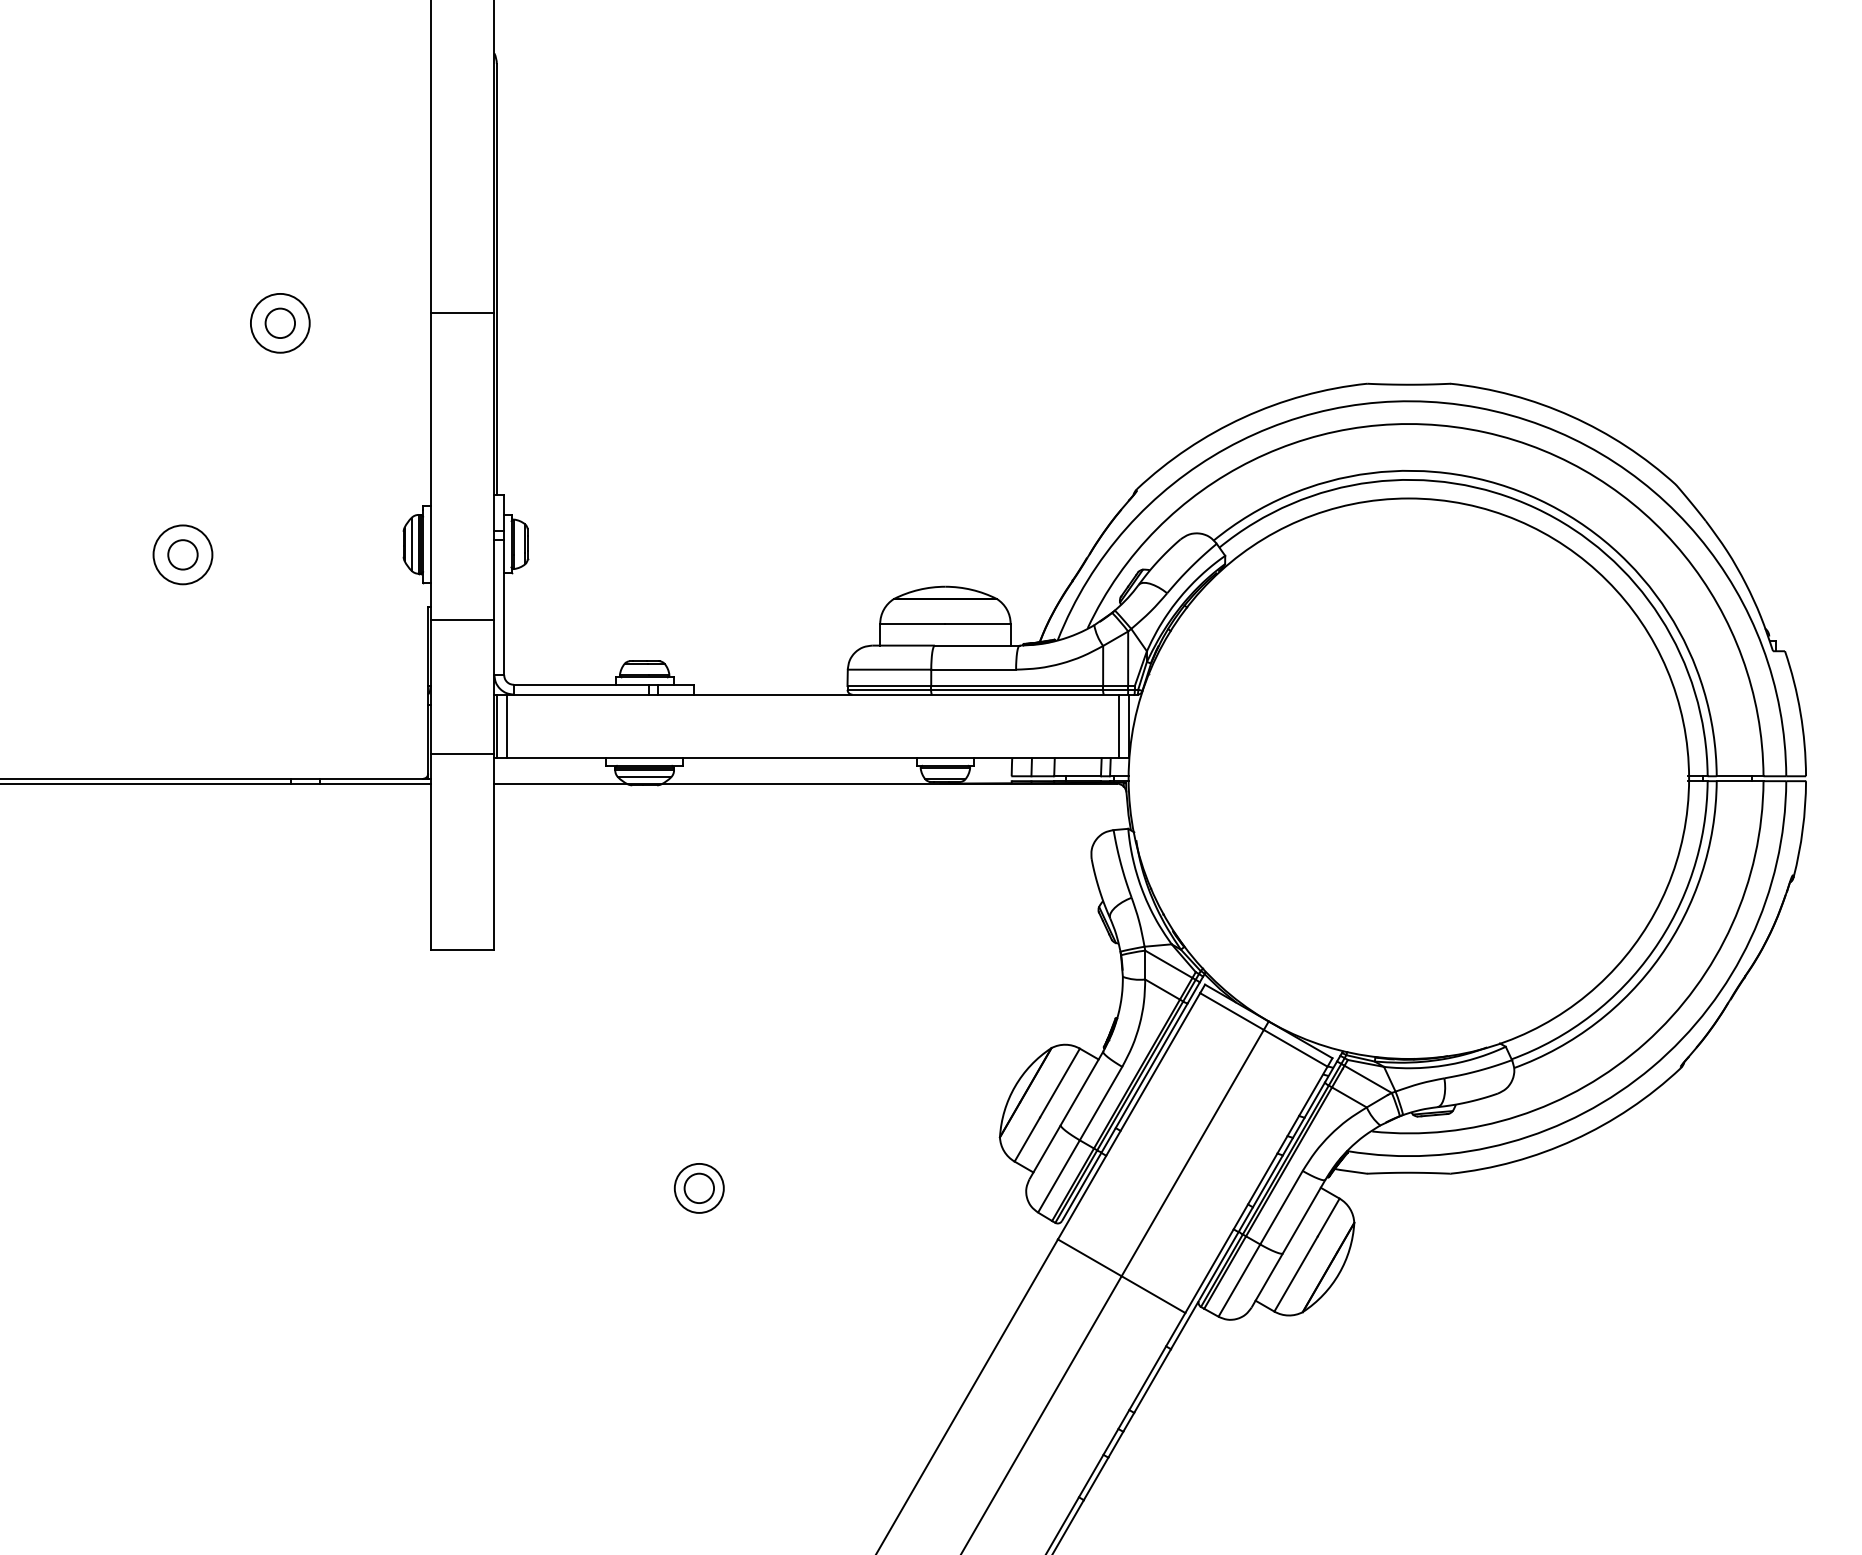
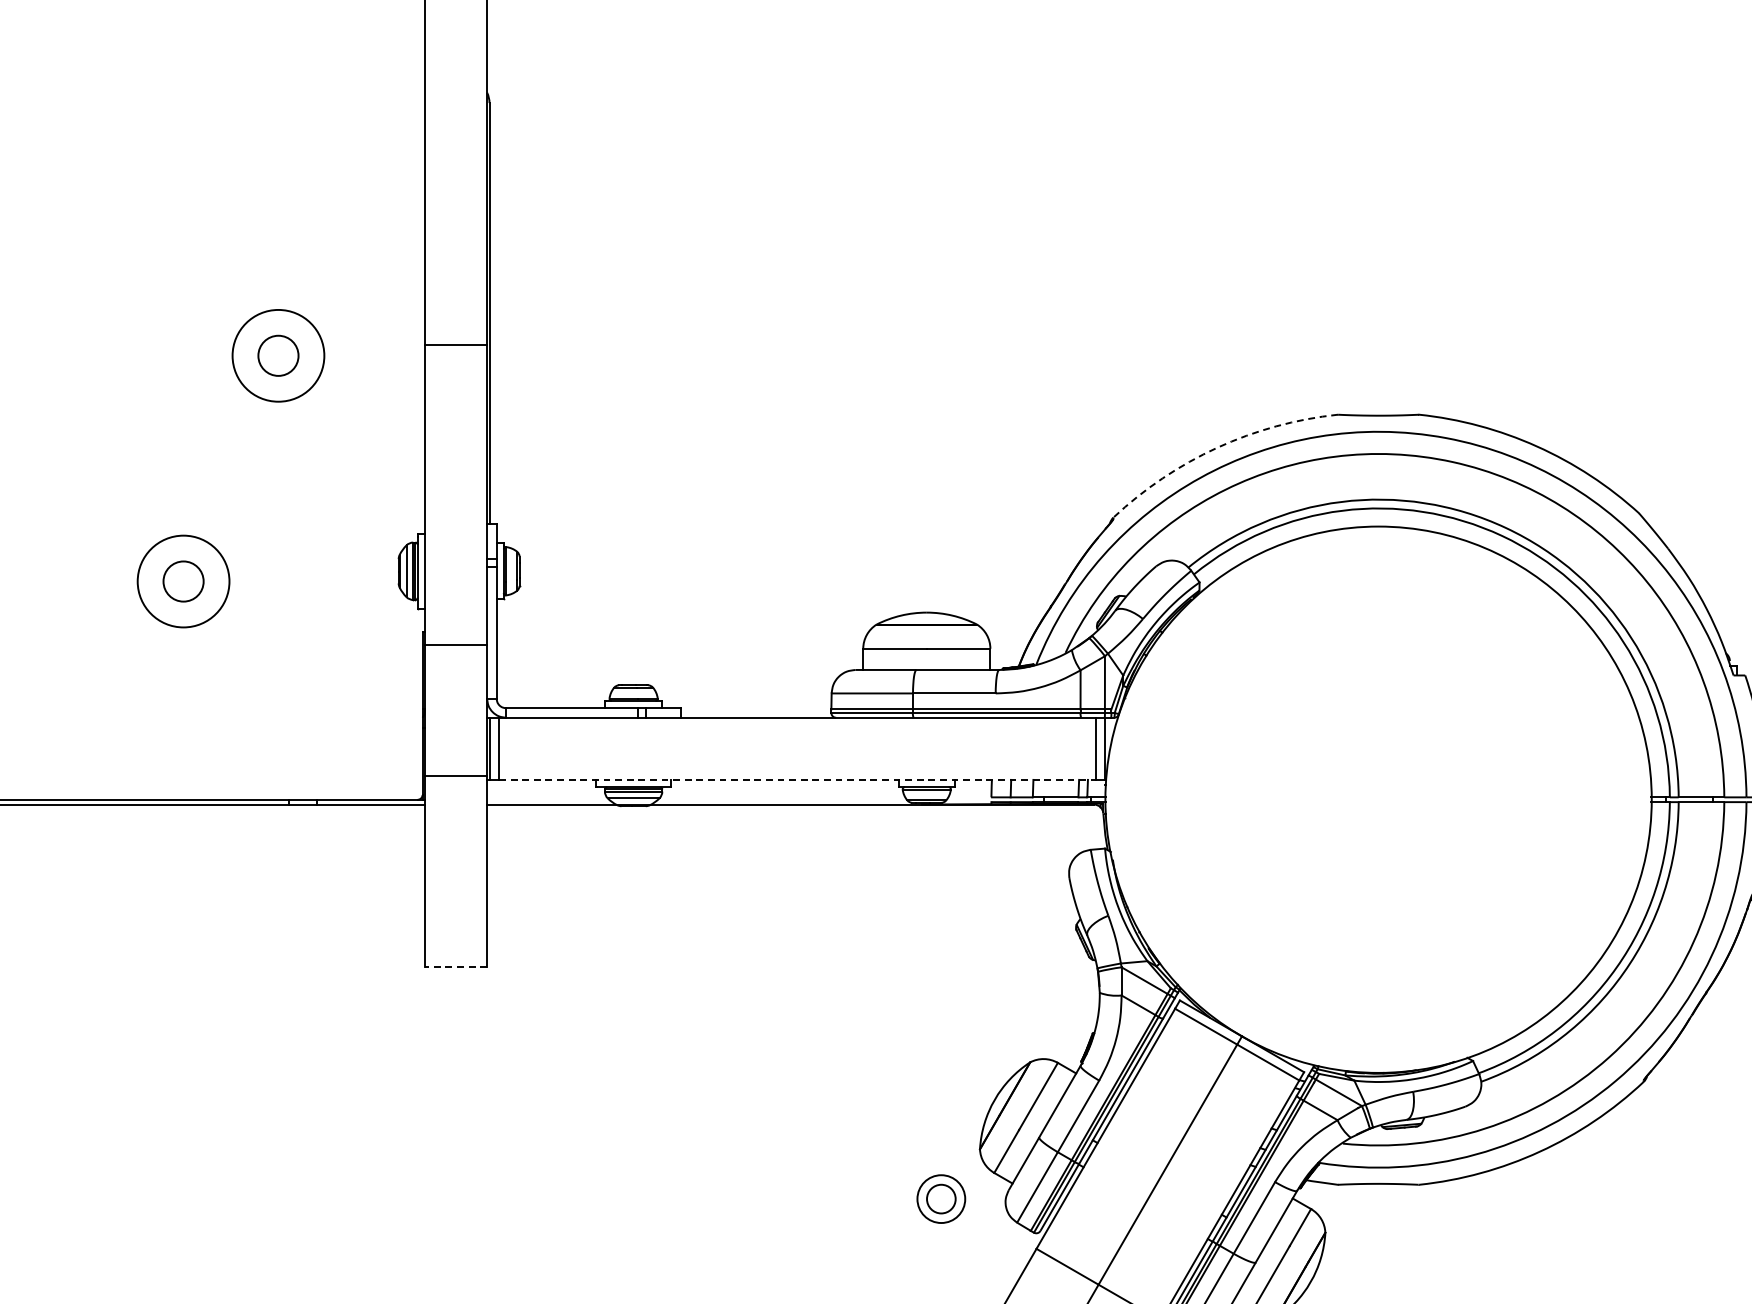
circle: (279, 322) -> (277, 355), size x1.6
circle: (280, 323) -> (278, 355), size x1.4
arc: (1243, 417) -> (1217, 447), solid -> dashed
circle: (182, 554) -> (183, 581), size x1.4
circle: (182, 554) -> (183, 581), size x1.6
line: (813, 758) -> (798, 780), solid -> dashed
line: (462, 950) -> (456, 967), solid -> dashed
part: (698, 1188) -> (940, 1199), moved

